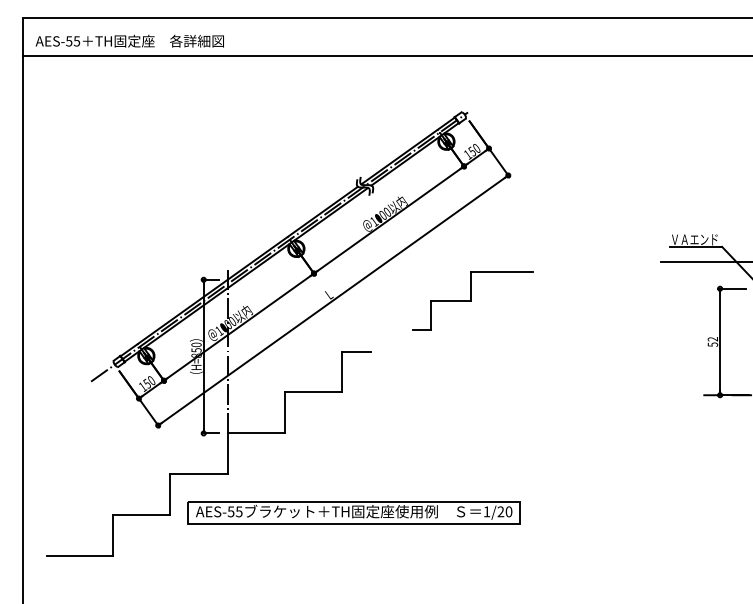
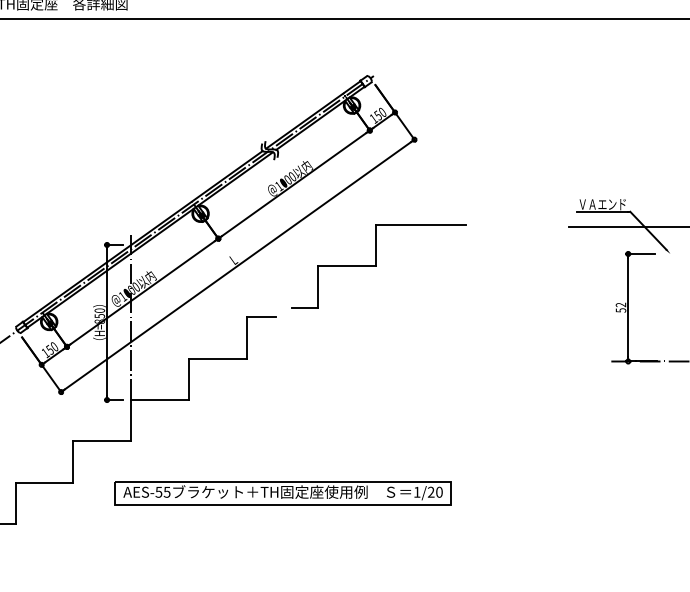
part: (472, 300) -> (378, 265), size x1.43
part: (353, 512) -> (282, 492), moved

